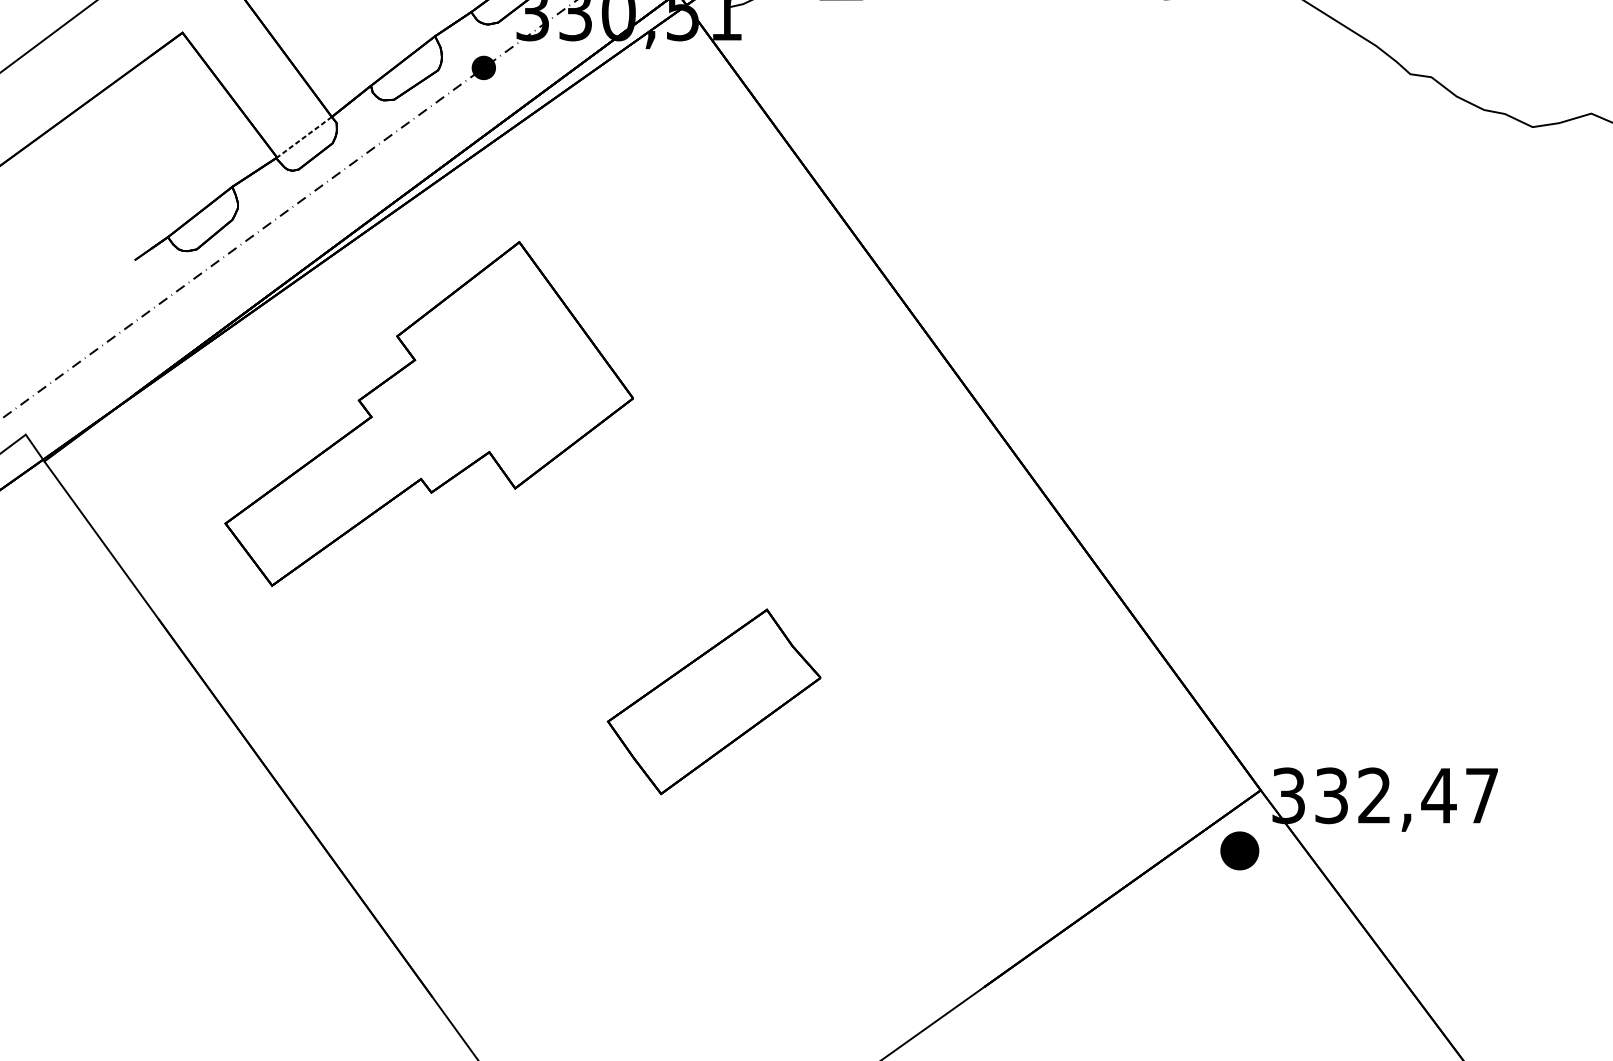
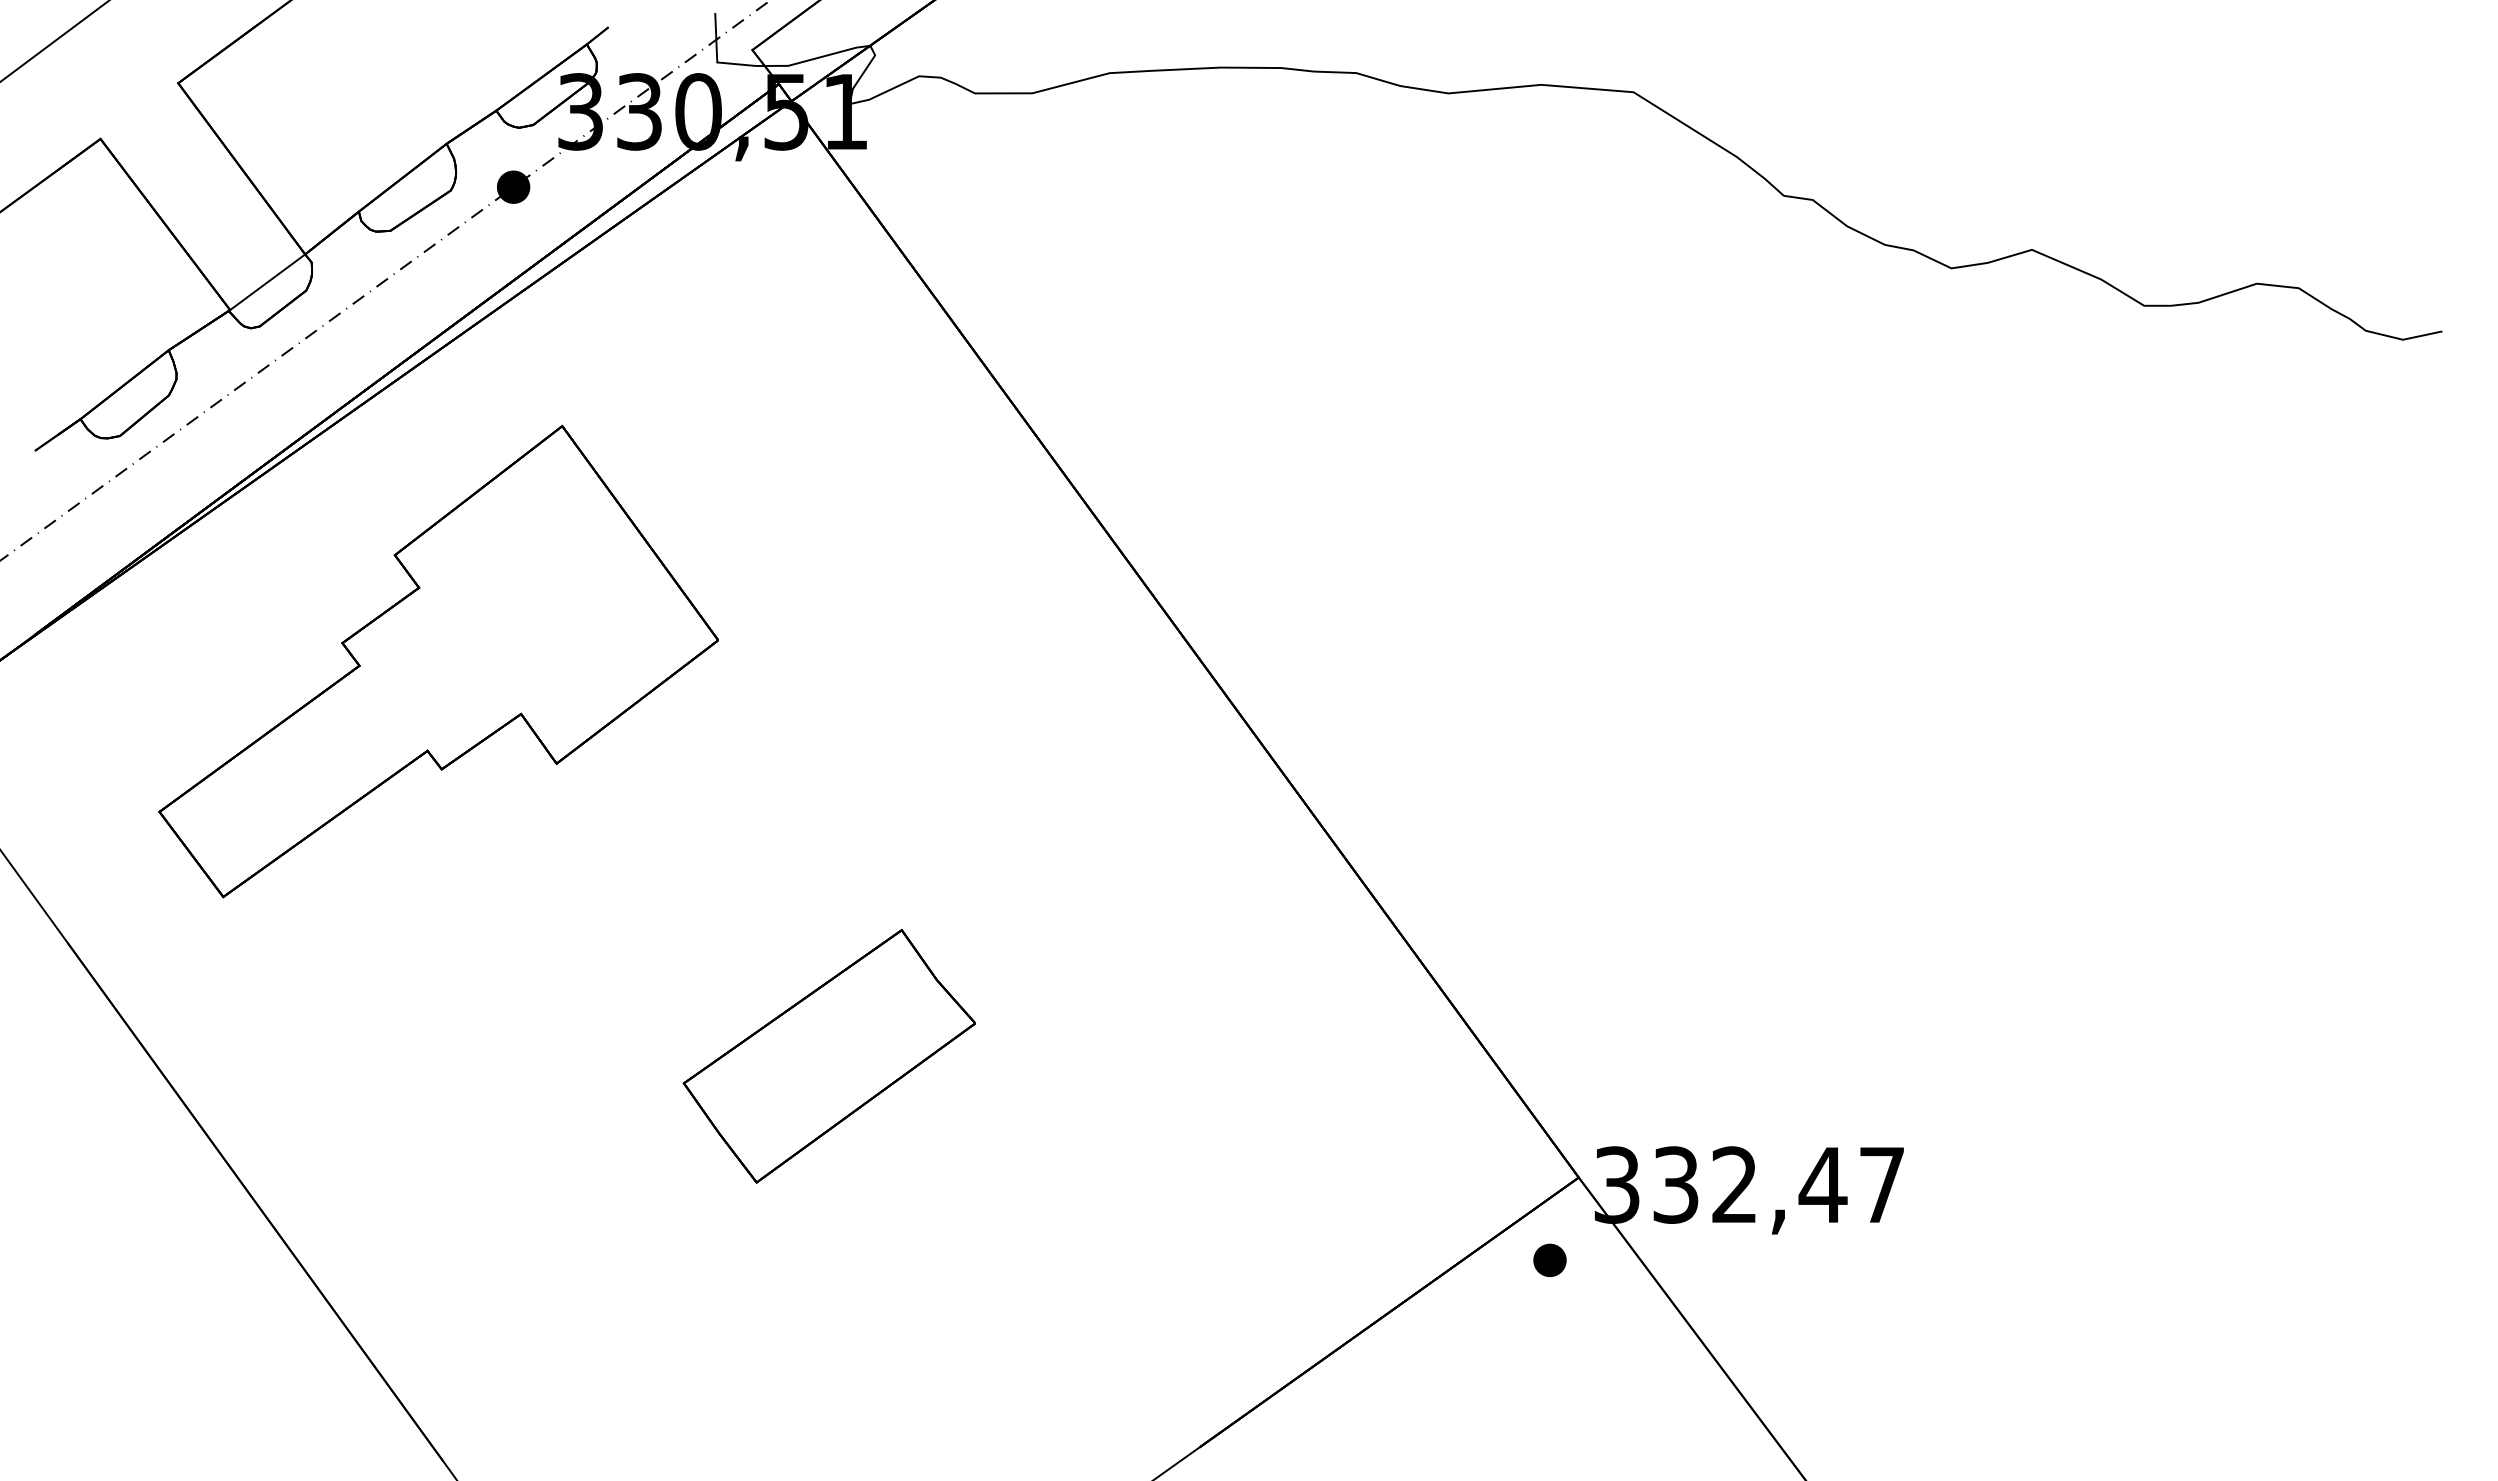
line: (304, 137) -> (267, 282), dashed -> solid
part: (1239, 850) -> (1549, 1259), size x0.62

